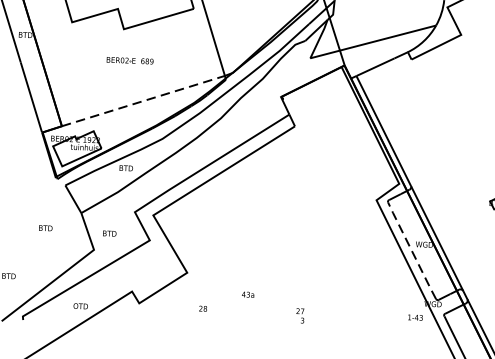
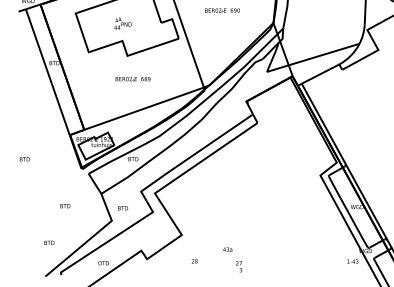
line: (143, 100) -> (144, 108), dashed -> solid
text: (45, 228) -> (65, 206), moved
line: (412, 251) -> (348, 212), dashed -> solid
text: (300, 315) -> (239, 266), moved

